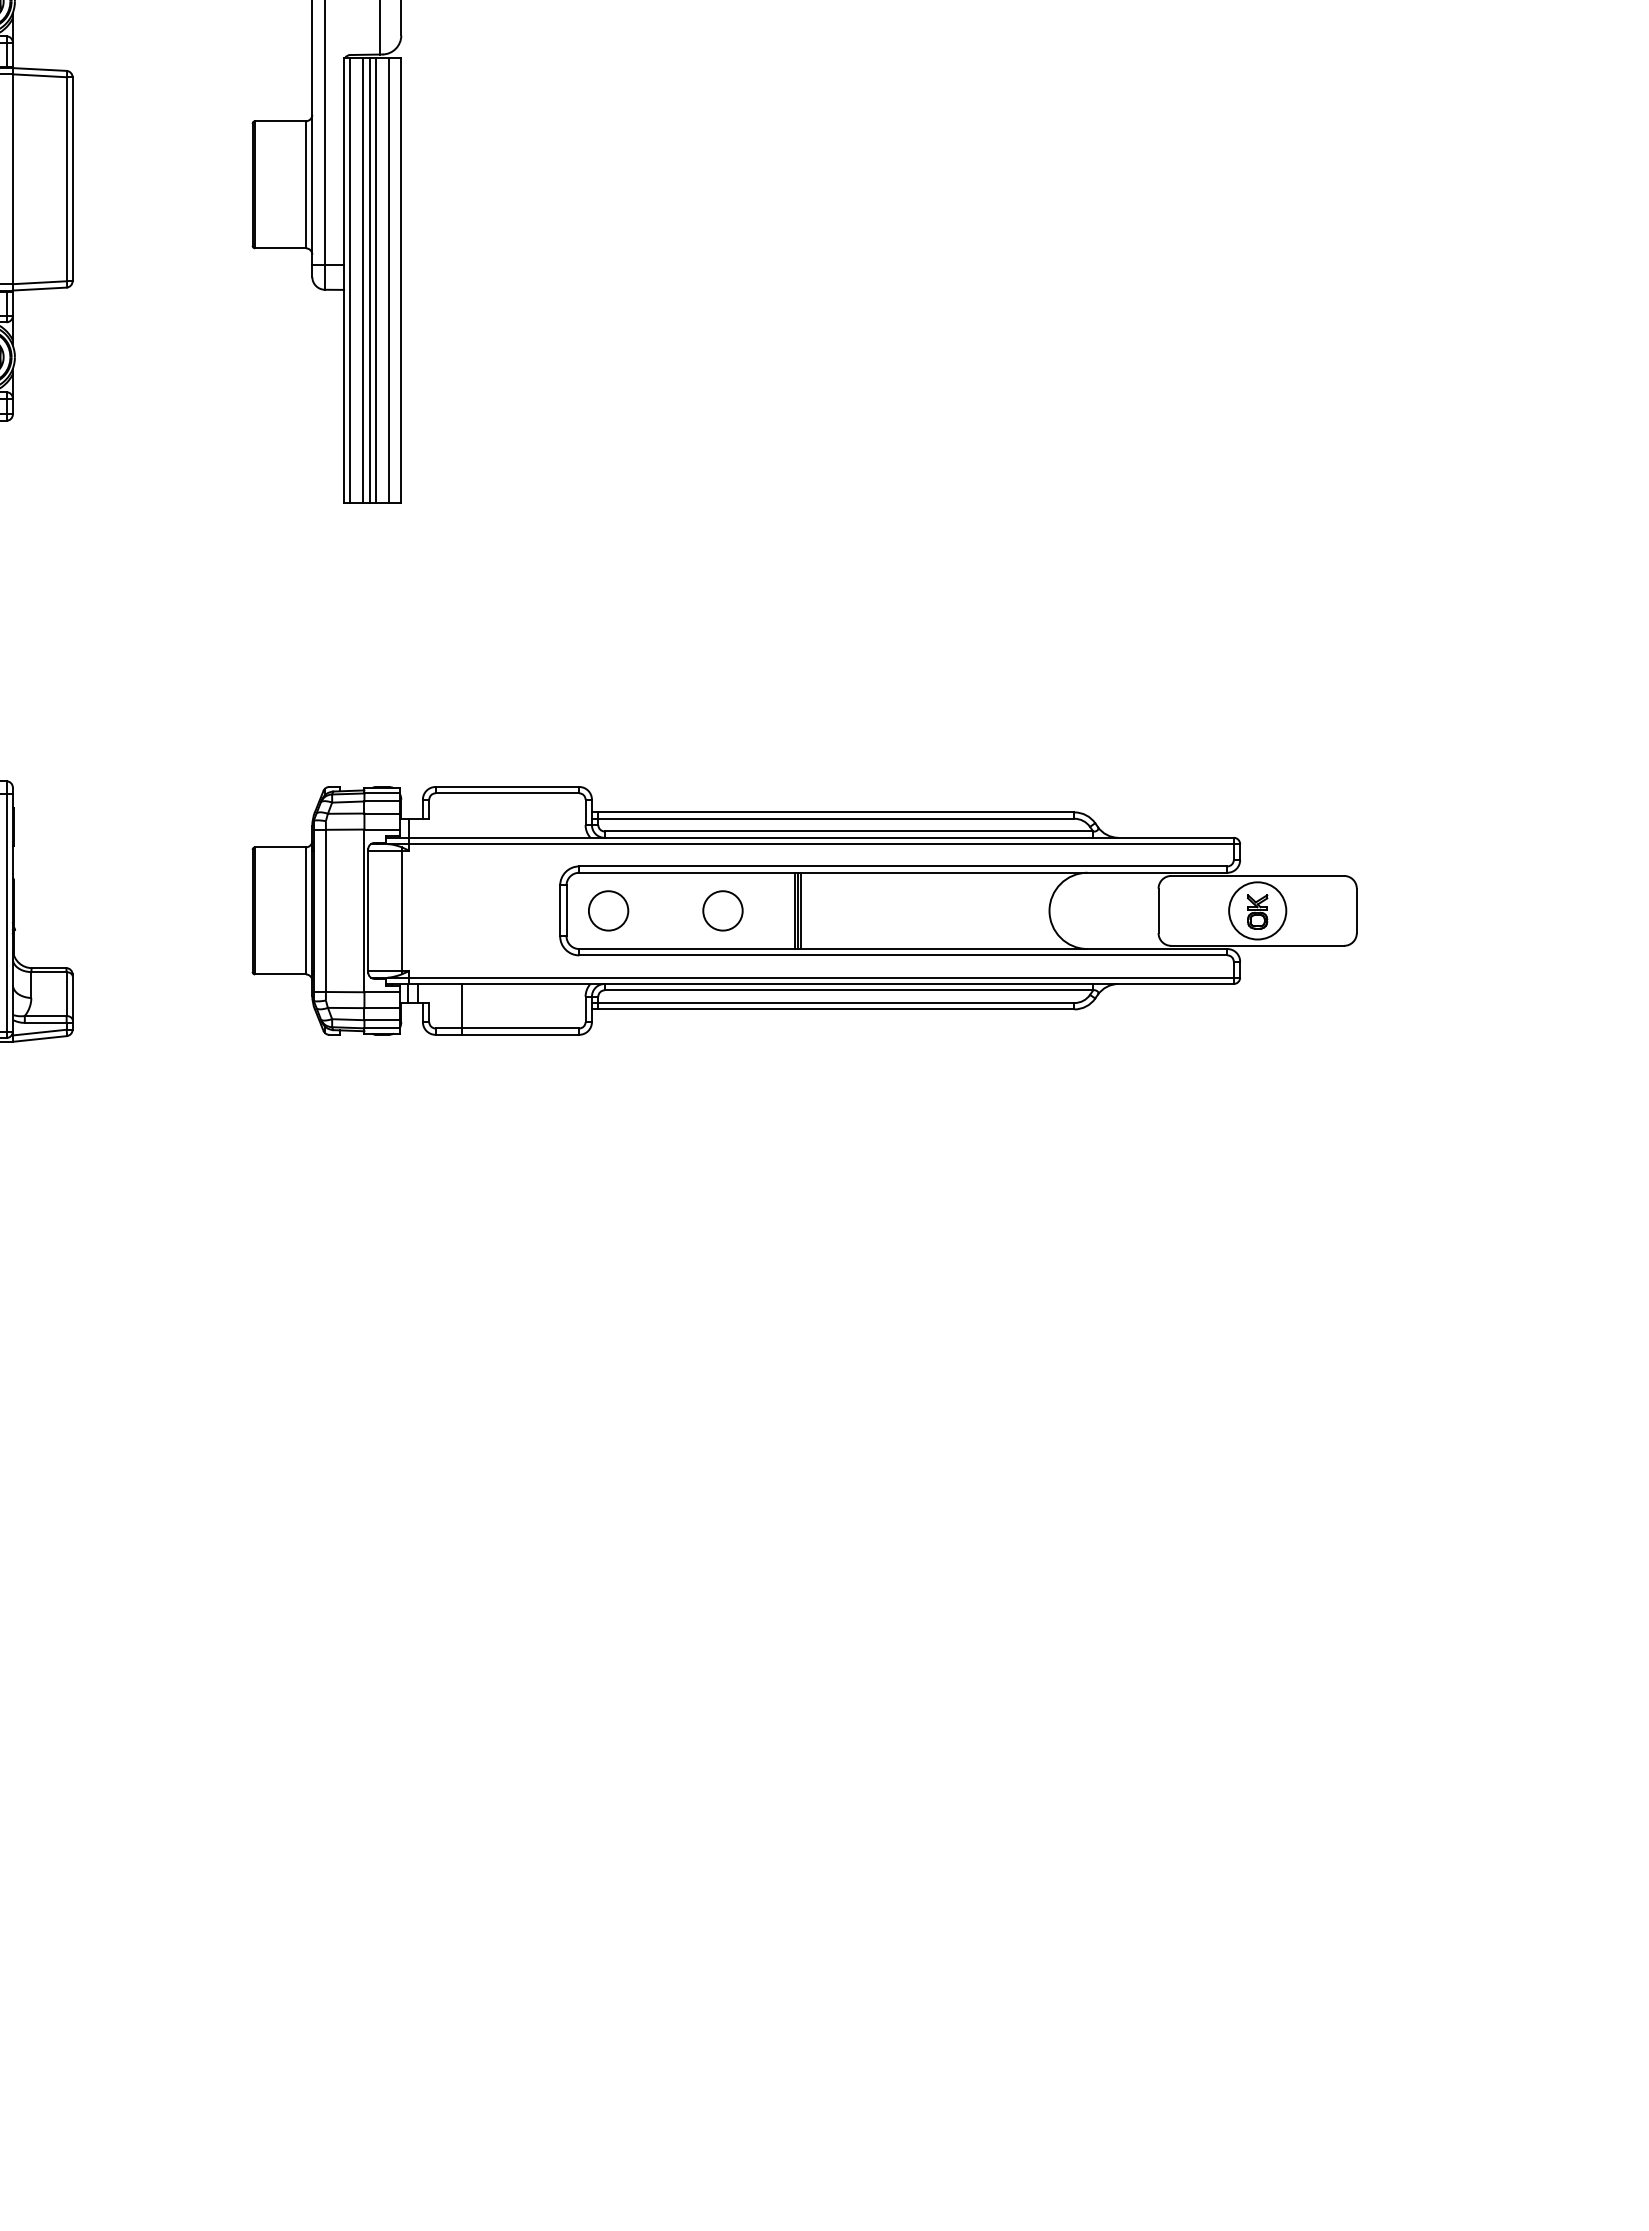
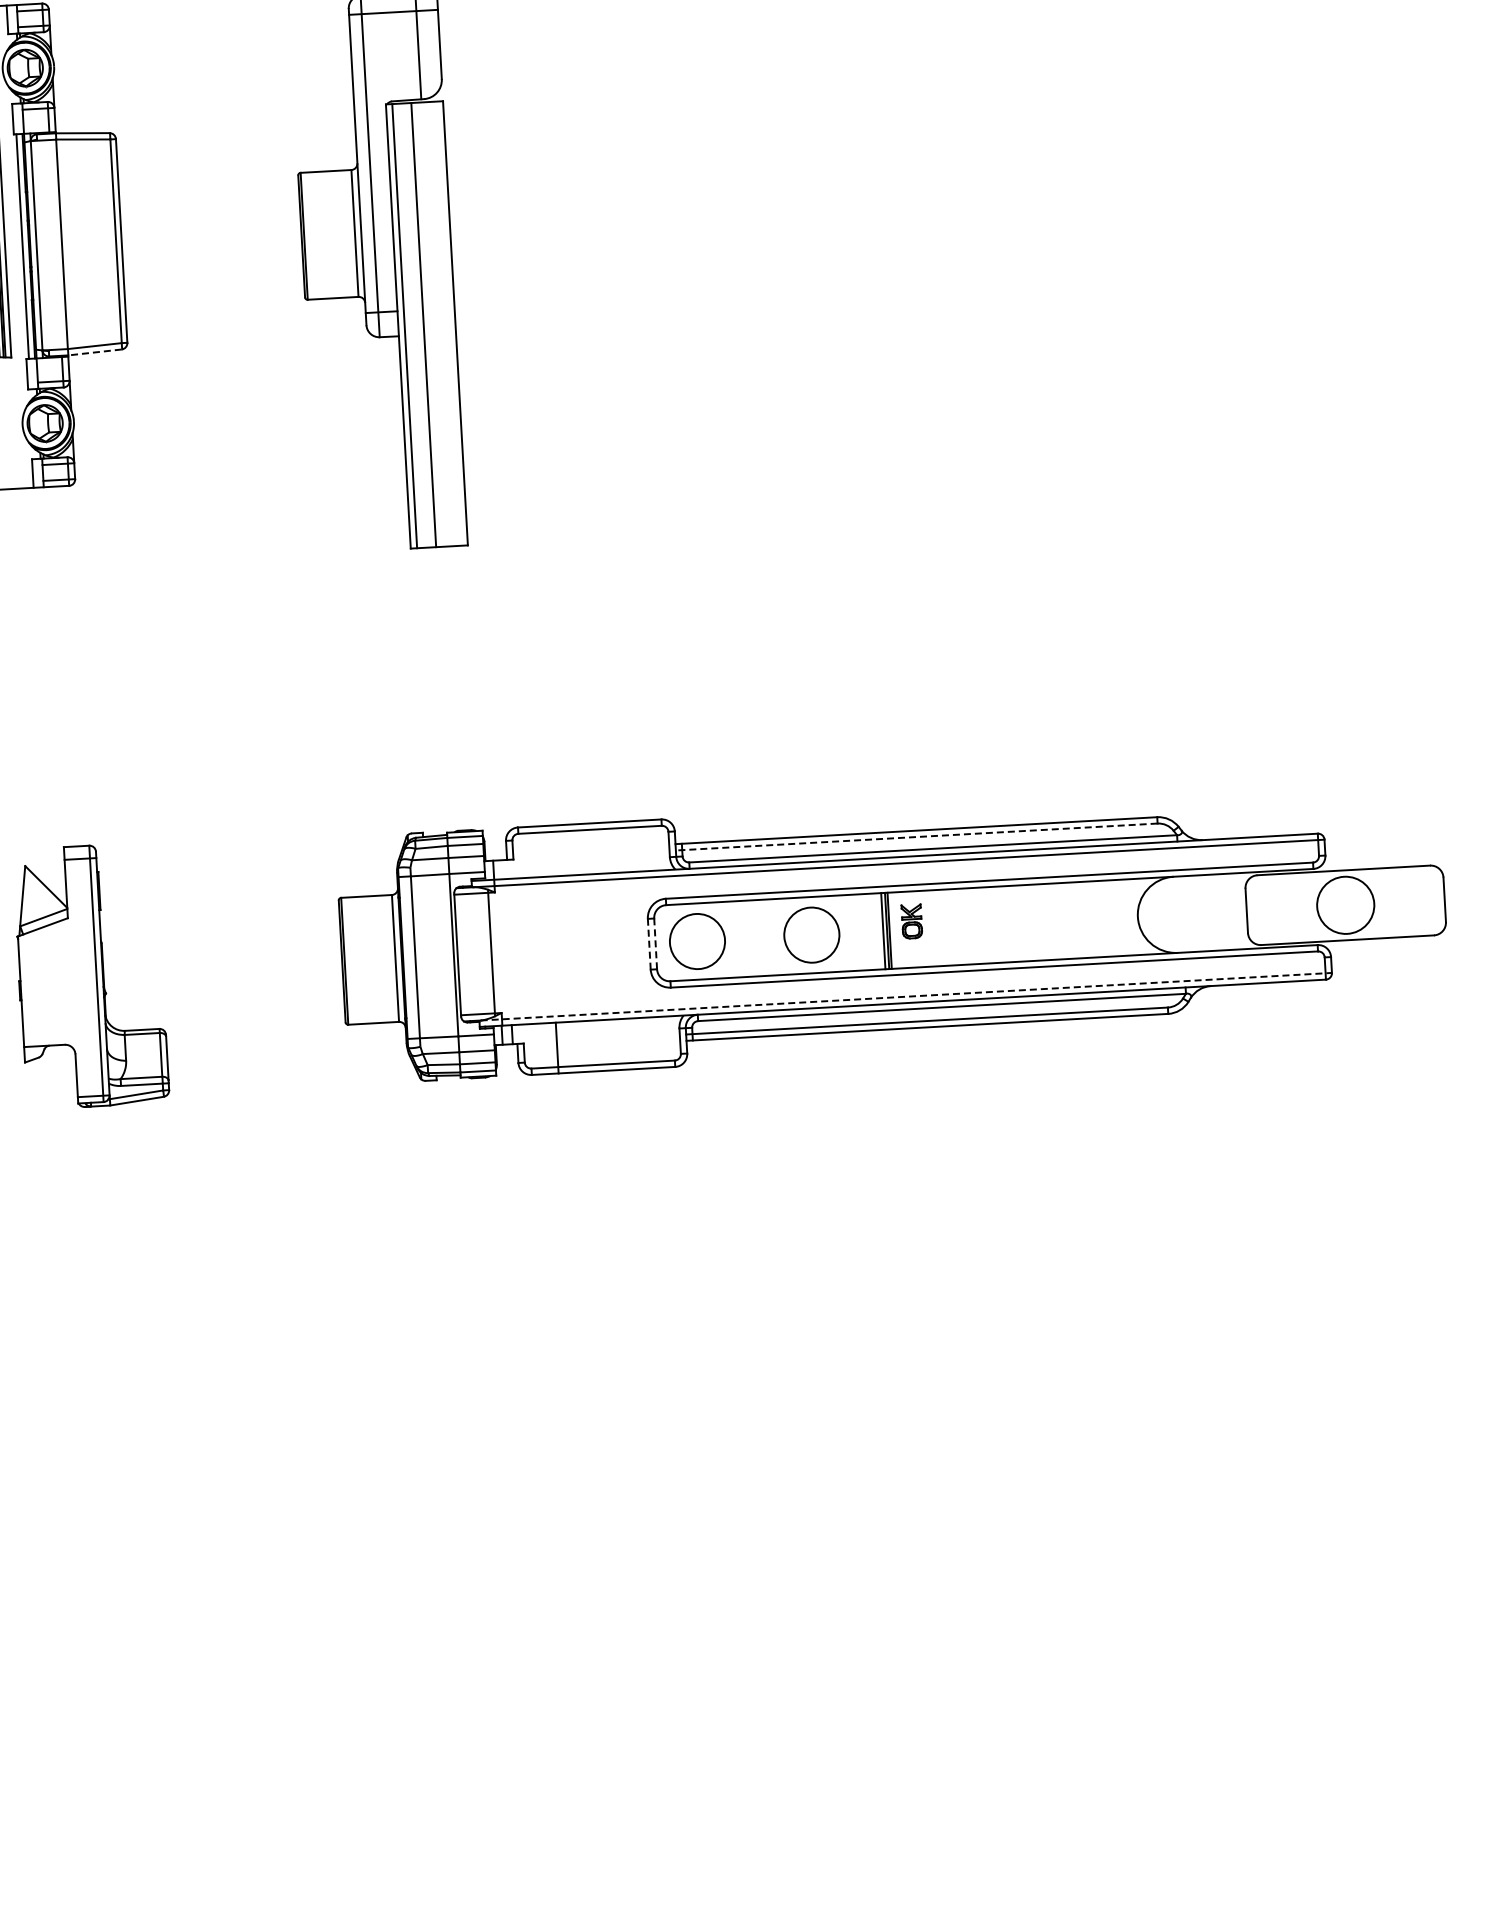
line: (363, 279) -> (417, 324), removed
line: (375, 279) -> (429, 324), removed
line: (388, 279) -> (442, 323), removed
line: (39, 289) -> (94, 352), solid -> dashed
line: (832, 818) -> (916, 836), solid -> dashed
line: (560, 910) -> (649, 943), solid -> dashed
line: (566, 910) -> (655, 943), solid -> dashed
circle: (608, 910) -> (697, 941), size x1.4
circle: (722, 910) -> (811, 934), size x1.4
part: (1257, 911) -> (911, 921), moved
line: (814, 977) -> (906, 996), solid -> dashed

